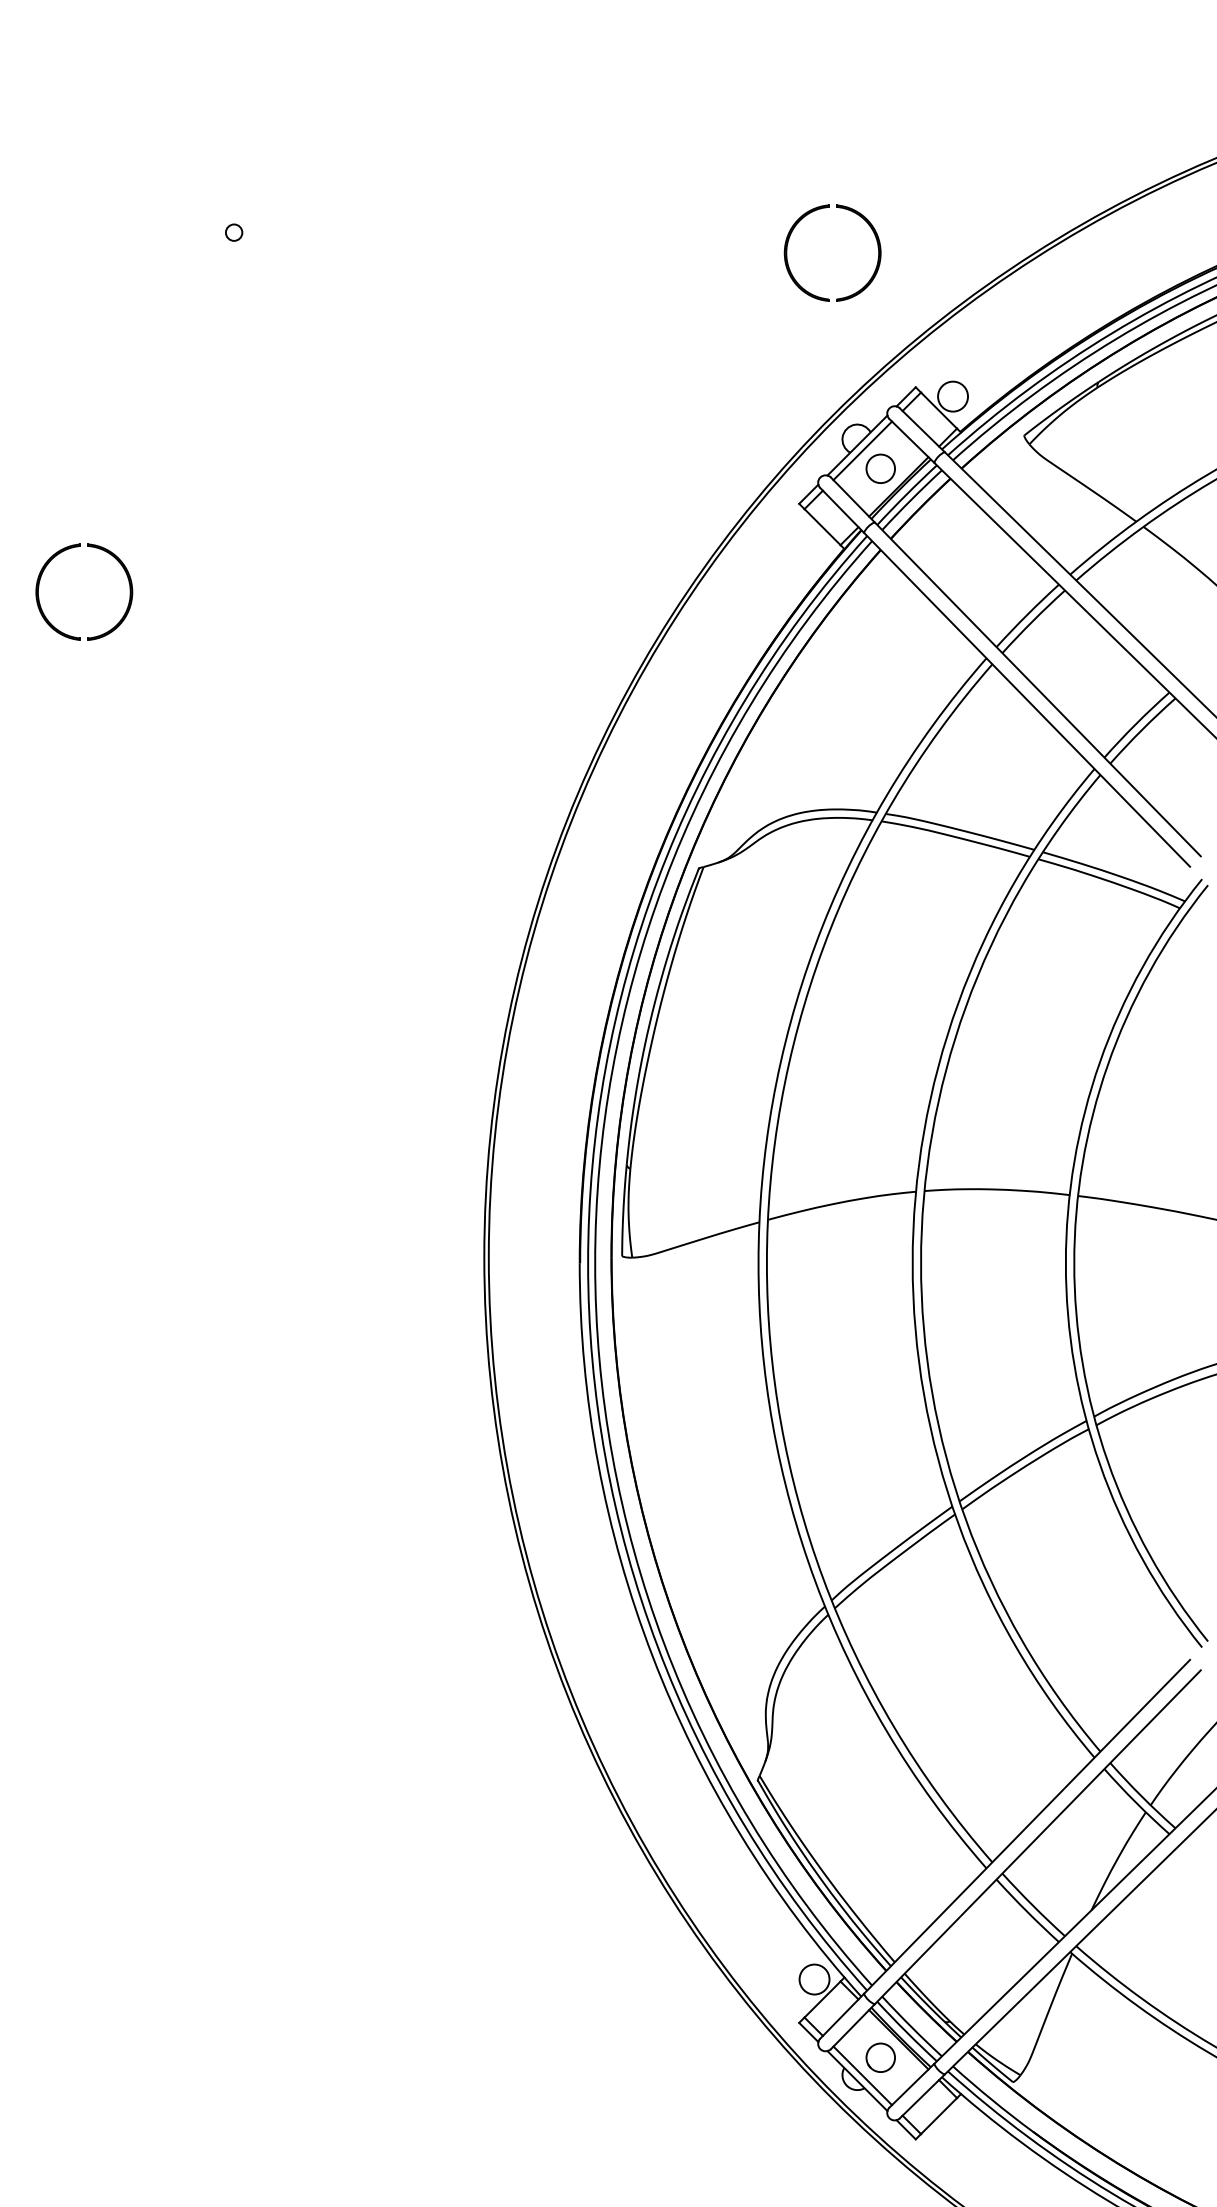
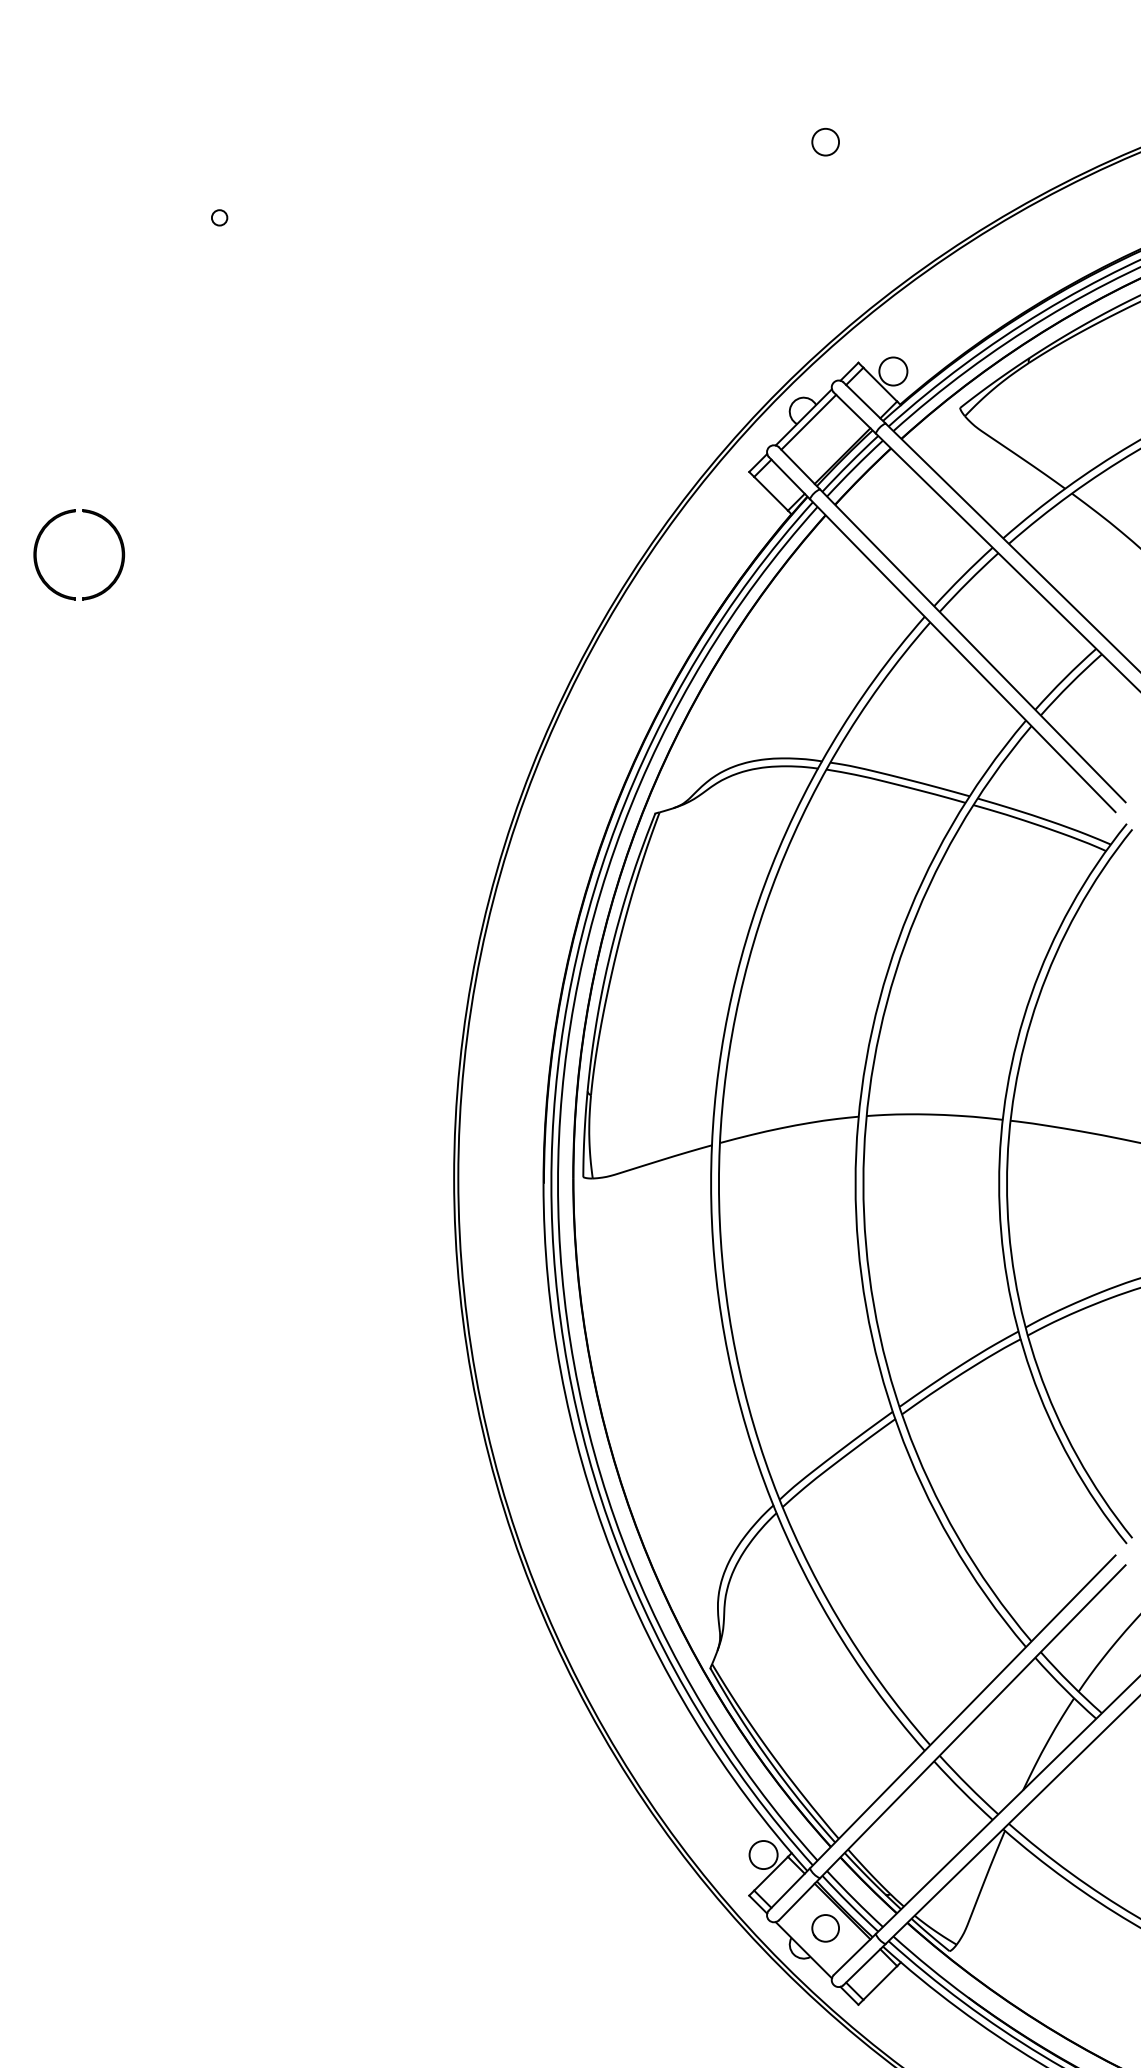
part: (825, 208) -> (773, 195), removed
circle: (880, 469) -> (825, 142), moved
line: (862, 2075) -> (808, 1944), removed

